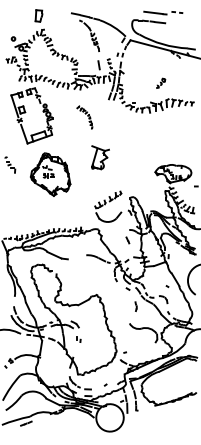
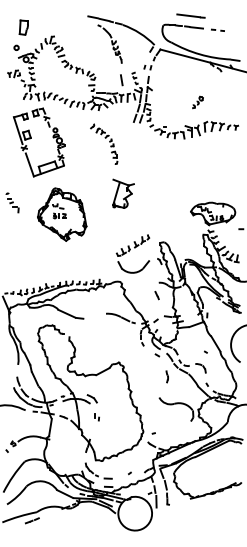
part: (176, 11) -> (217, 29), moved
part: (38, 15) -> (23, 27), moved
part: (85, 116) -> (104, 143), size x1.43

